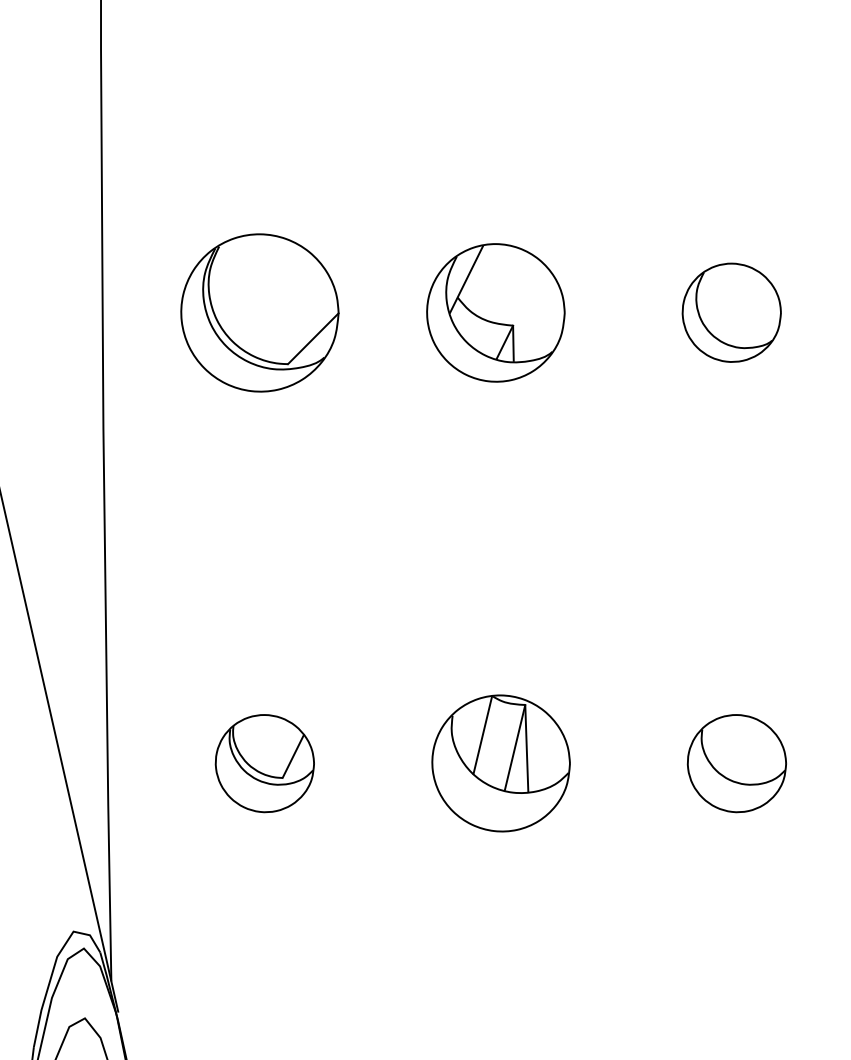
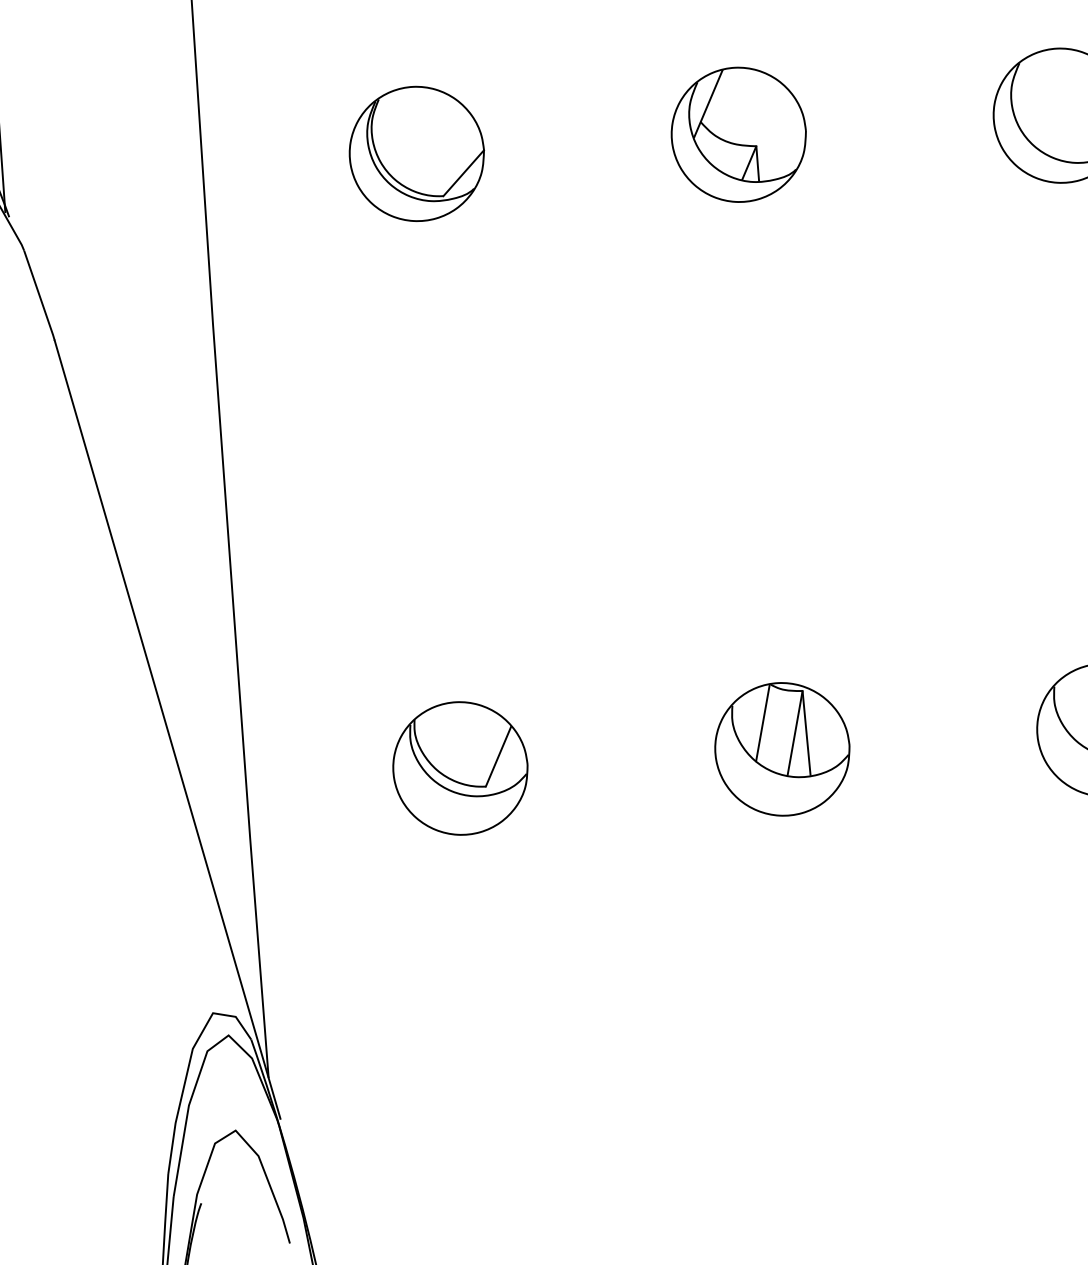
part: (259, 312) -> (416, 153), size x0.62
part: (495, 312) -> (738, 134), size x0.71
part: (500, 763) -> (781, 749), size x0.71

